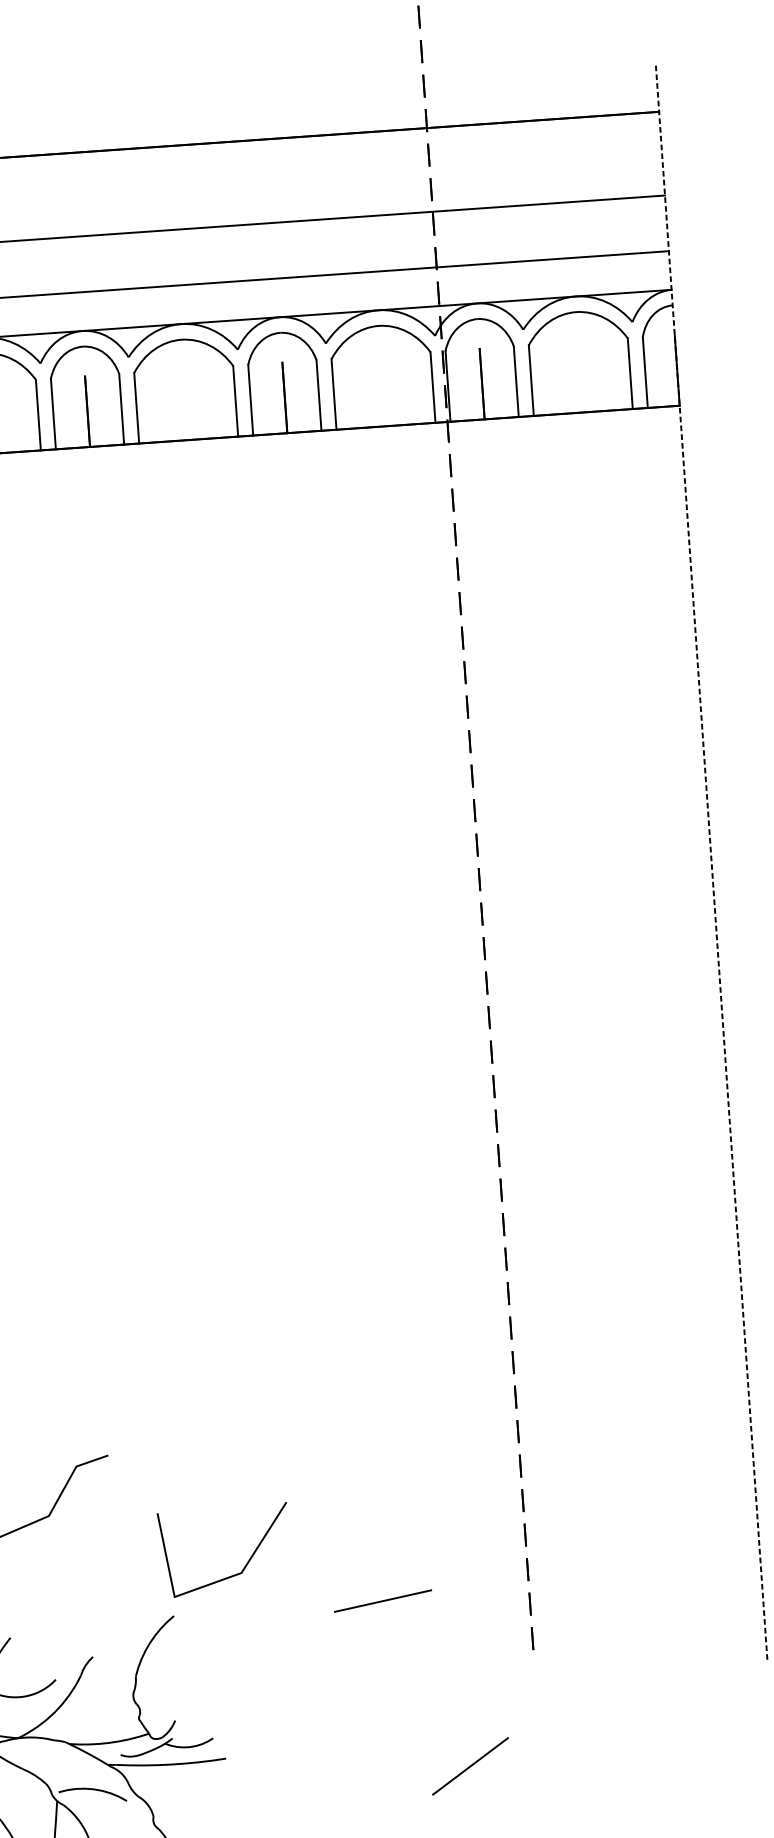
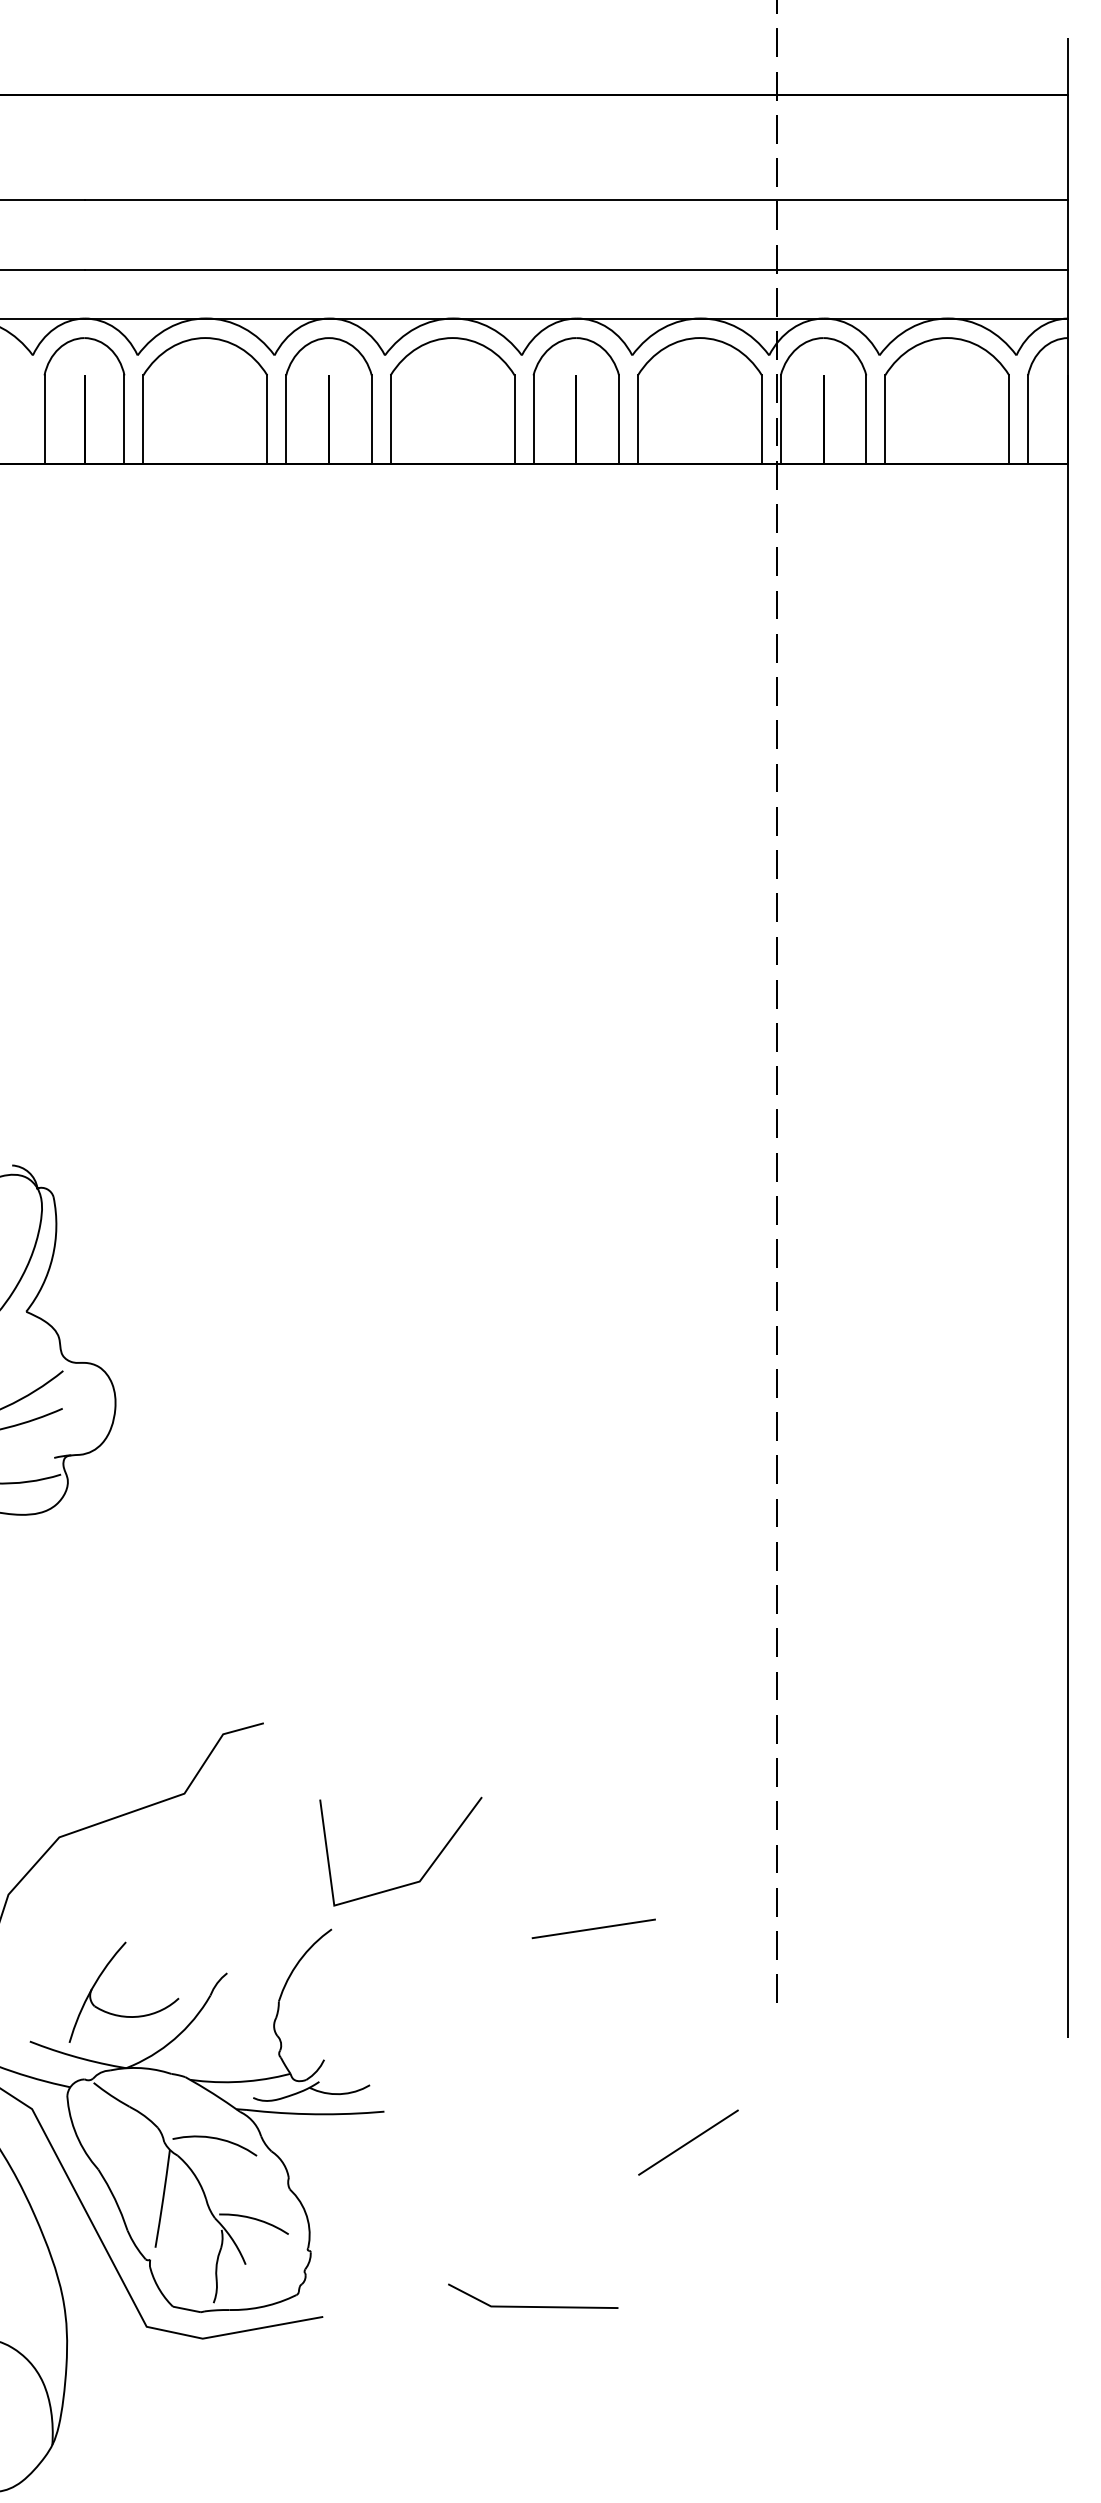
line: (712, 864) -> (1068, 1038), dashed -> solid

